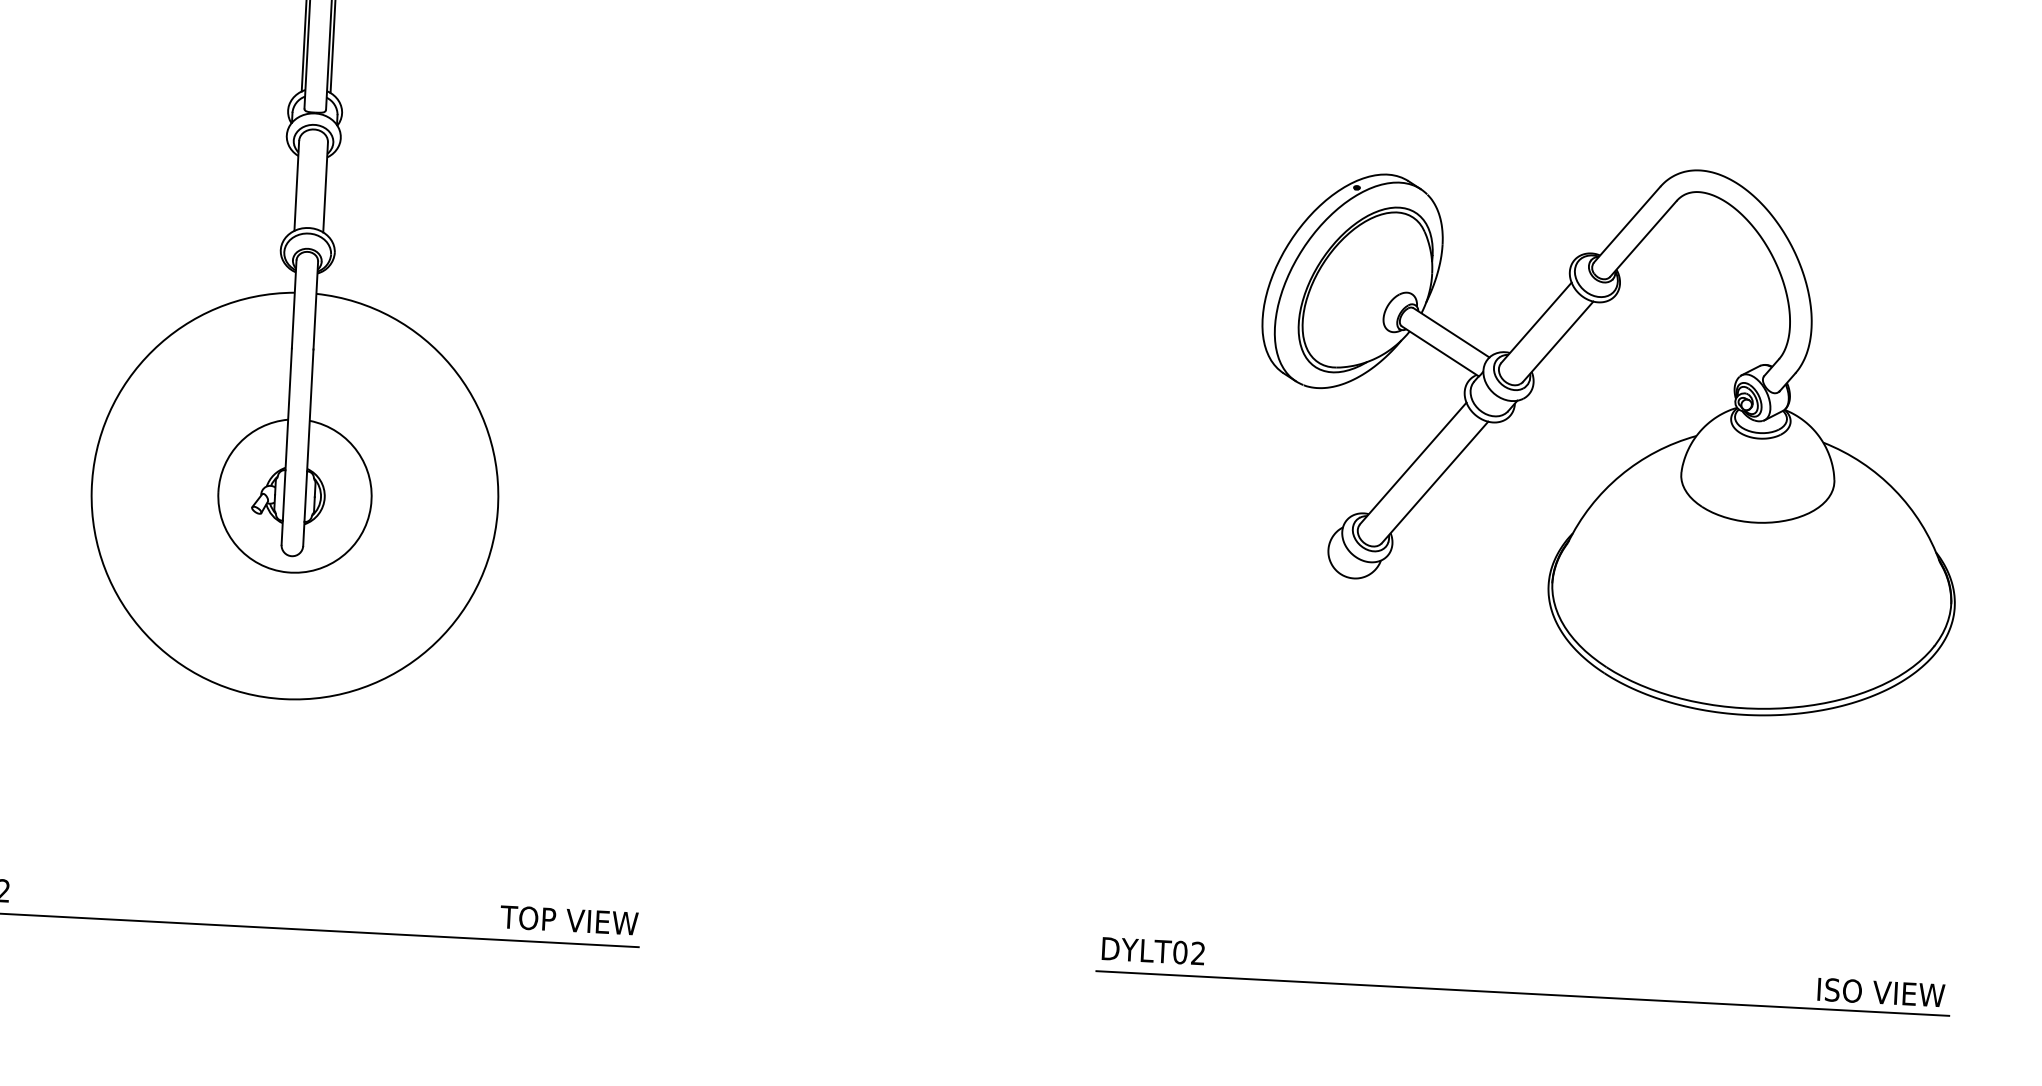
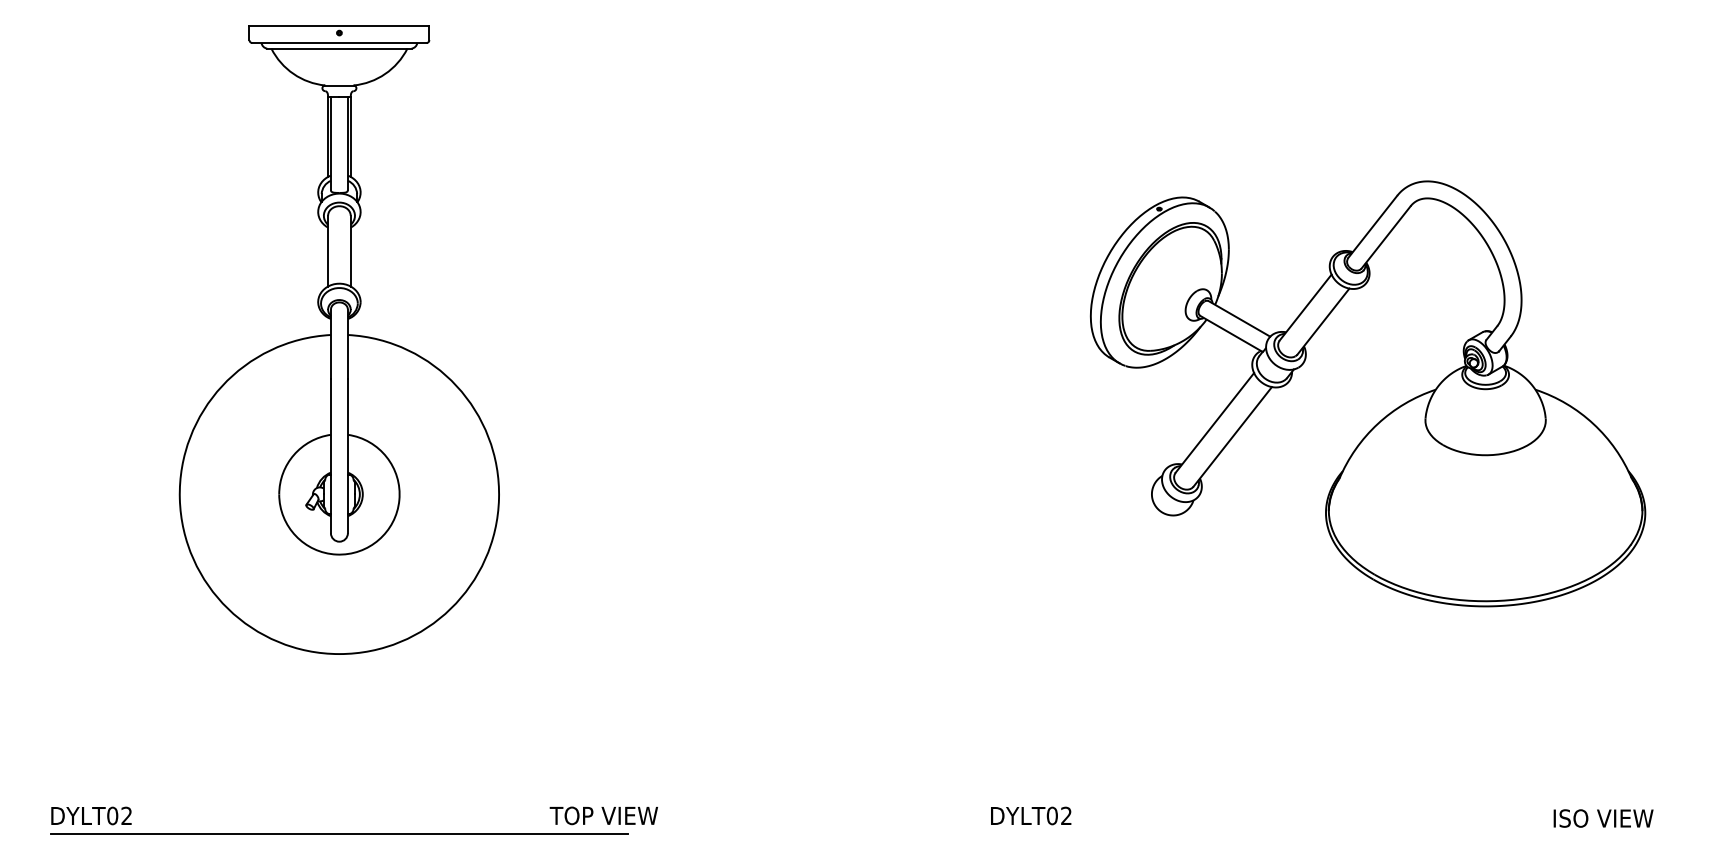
text: (568, 919) -> (603, 815), moved
line: (1522, 992) -> (1322, 833), removed

